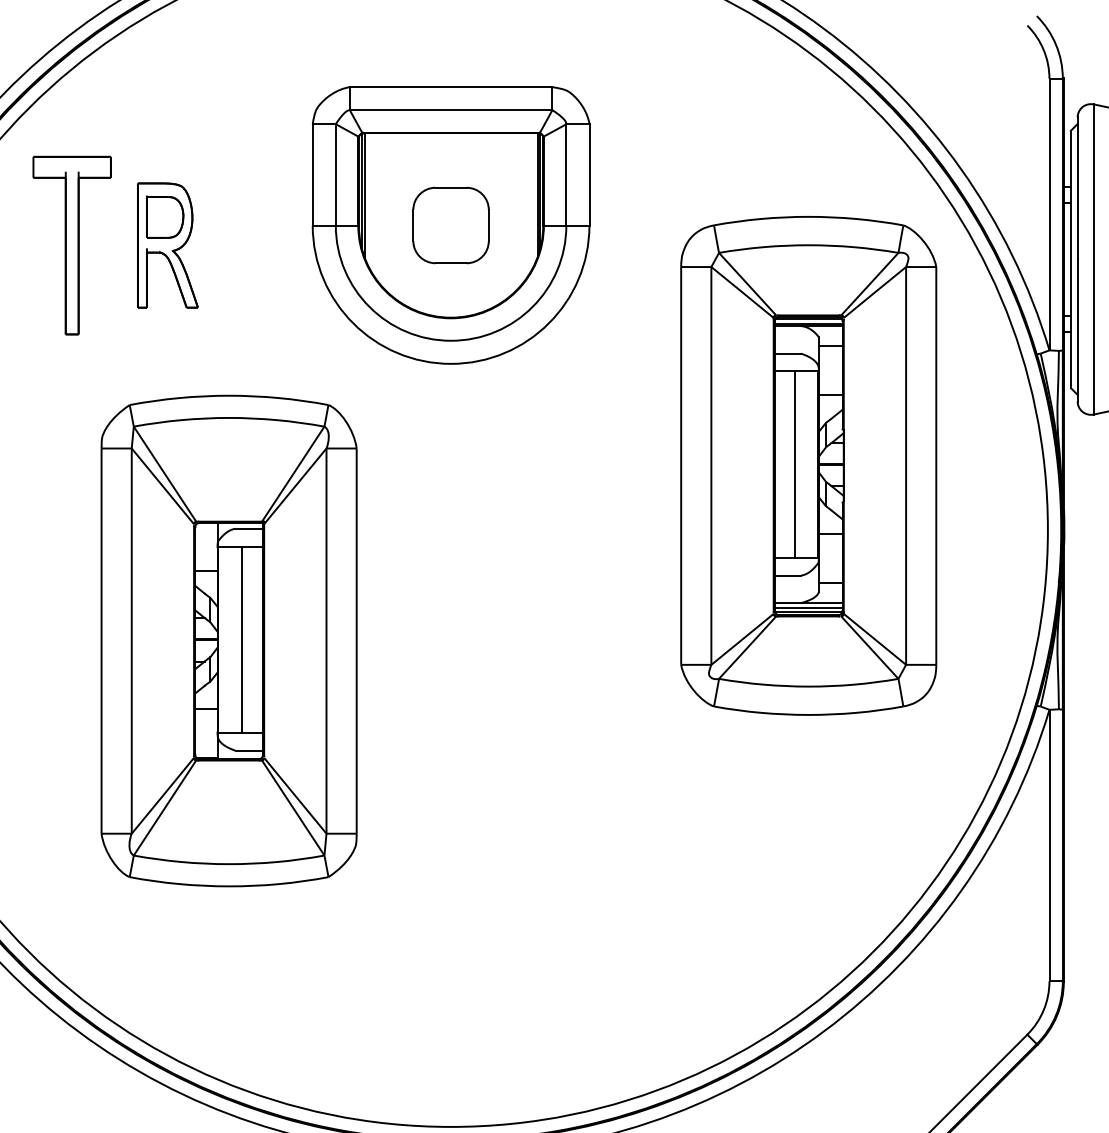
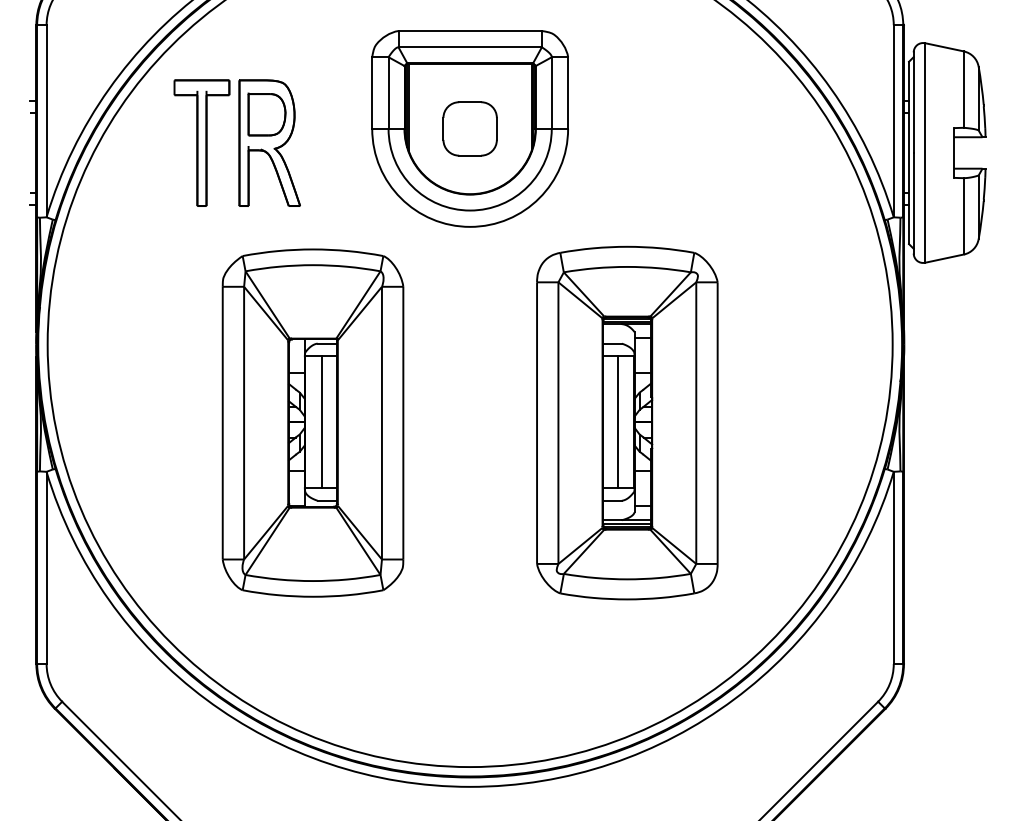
part: (167, 244) -> (269, 142), size x1.43
part: (808, 465) -> (627, 422), moved

